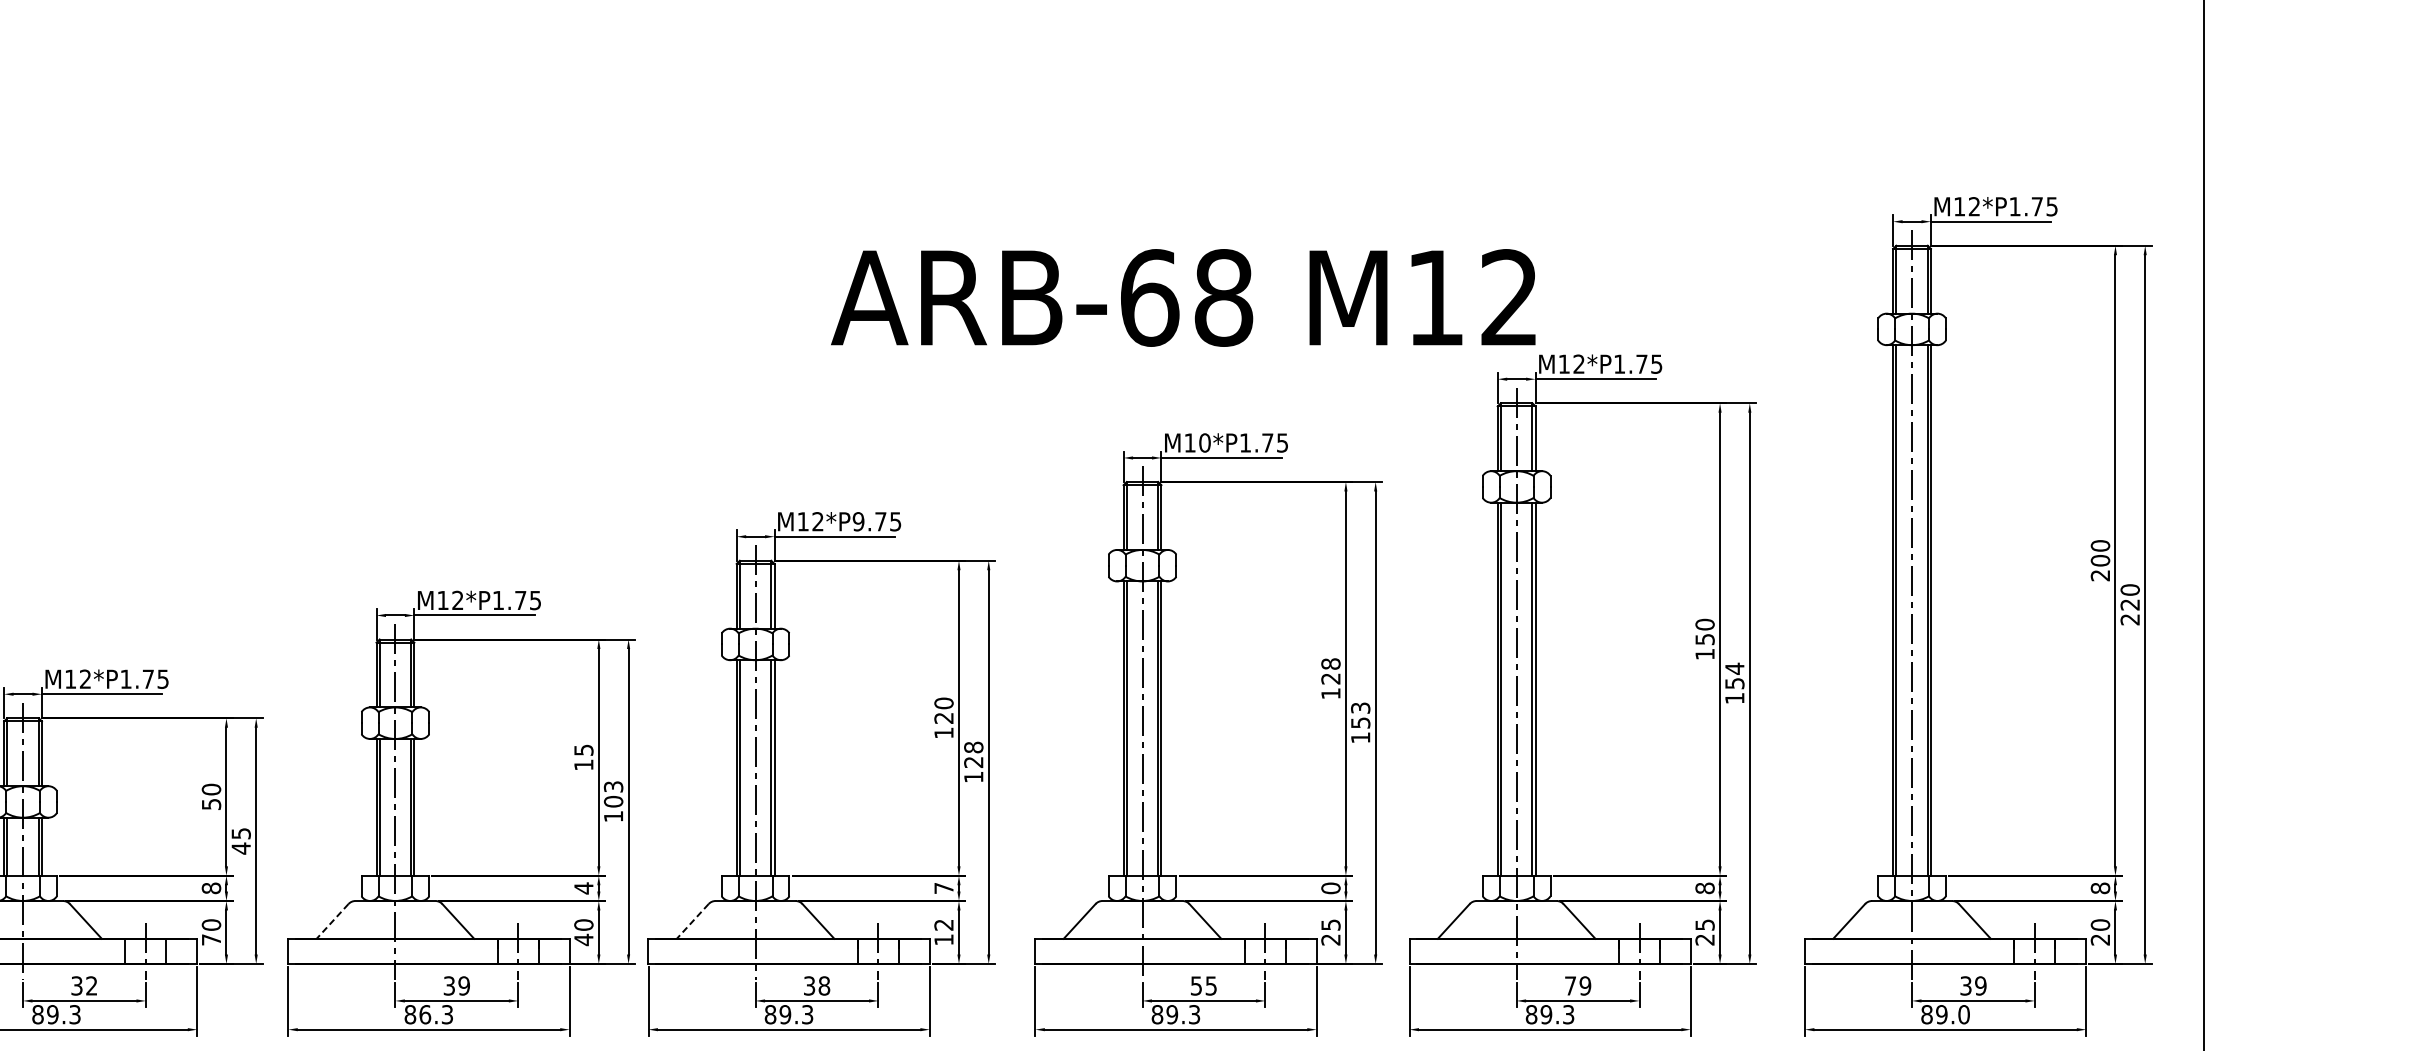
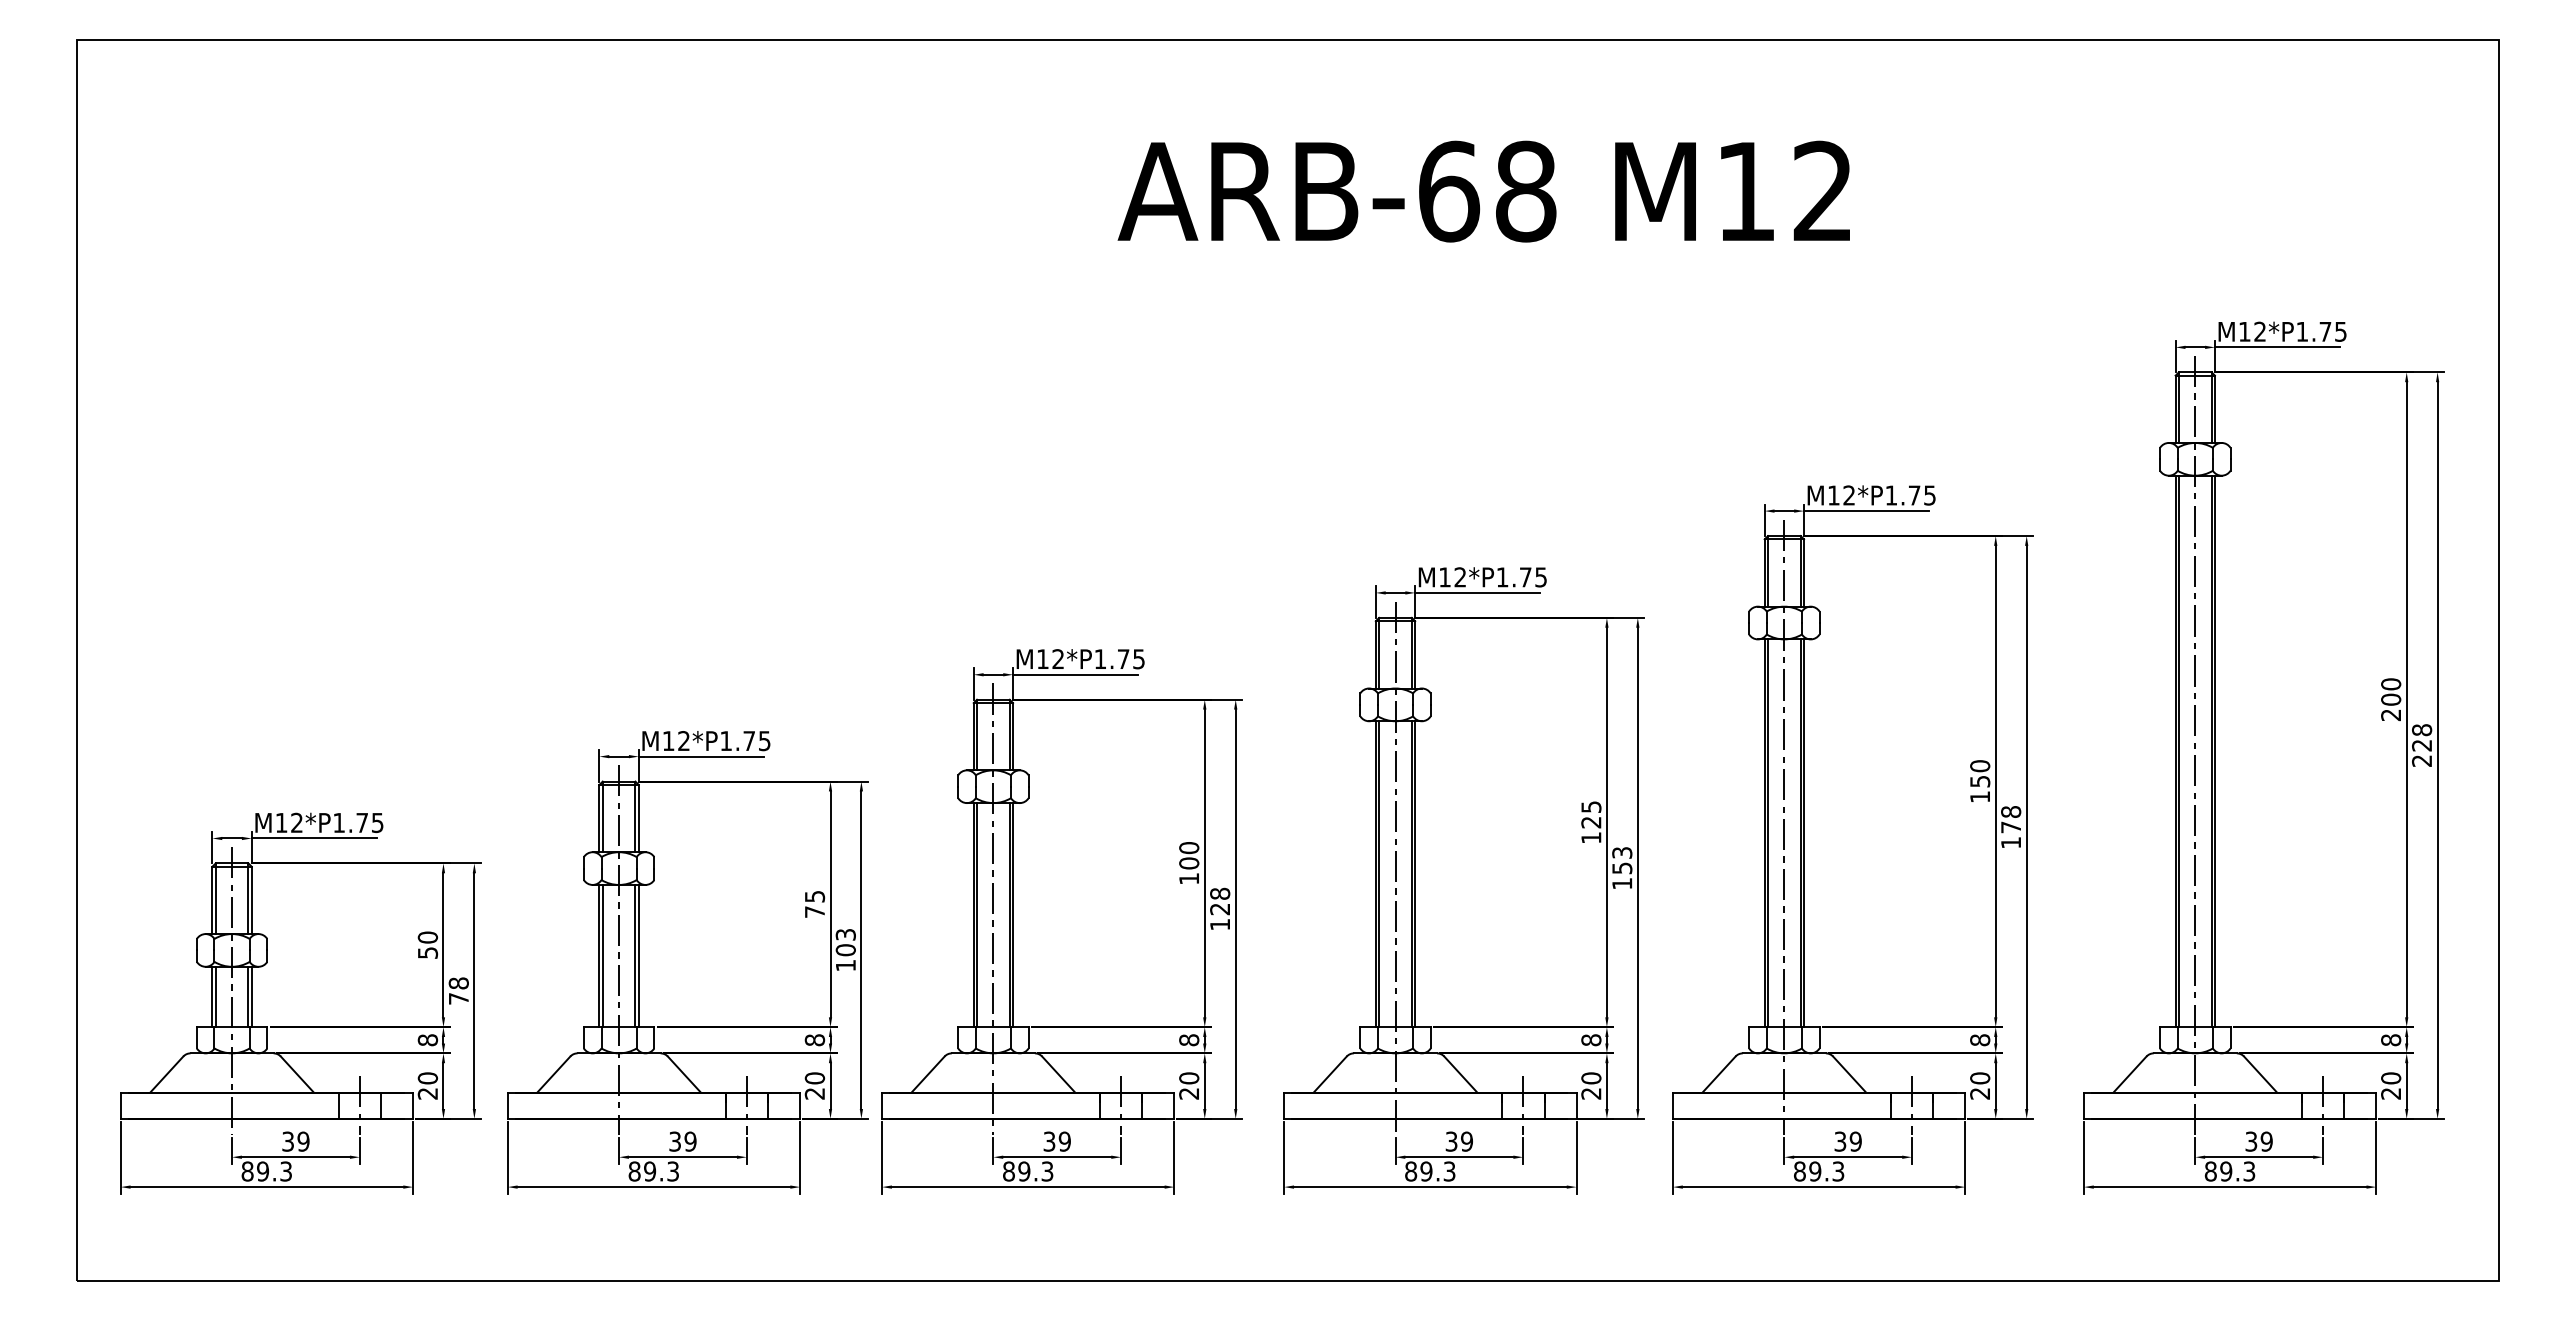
text: (1182, 297) -> (1483, 191), moved
text: (1205, 443) -> (1460, 577), M10*P1.75 -> M12*P1.75
text: (858, 522) -> (1100, 659), M12*P9.75 -> M12*P1.75
text: (2129, 590) -> (2421, 730), 220 -> 228
text: (1331, 664) -> (1591, 807), 128 -> 125
text: (1735, 675) -> (2011, 819), 154 -> 178
text: (944, 718) -> (1189, 863), 120 -> 100
text: (583, 764) -> (814, 911), 15 -> 75
text: (240, 841) -> (458, 991), 45 -> 78
text: (583, 888) -> (814, 1040), 4 -> 8
text: (944, 888) -> (1189, 1040), 7 -> 8
text: (1331, 888) -> (1591, 1040), 0 -> 8
line: (332, 921) -> (553, 1074), dashed -> solid
line: (692, 921) -> (927, 1074), dashed -> solid
text: (1331, 925) -> (1591, 1078), 25 -> 20
text: (1705, 925) -> (1980, 1078), 25 -> 20
text: (944, 931) -> (1189, 1085), 12 -> 20
text: (211, 939) -> (427, 1093), 70 -> 20
text: (583, 939) -> (814, 1093), 40 -> 20
text: (91, 985) -> (303, 1141), 32 -> 39
text: (824, 985) -> (1064, 1141), 38 -> 39
text: (1204, 985) -> (1459, 1141), 55 -> 39
text: (1570, 985) -> (1840, 1141), 79 -> 39
text: (425, 1014) -> (650, 1171), 86.3 -> 89.3
text: (1964, 1014) -> (2249, 1171), 89.0 -> 89.3

